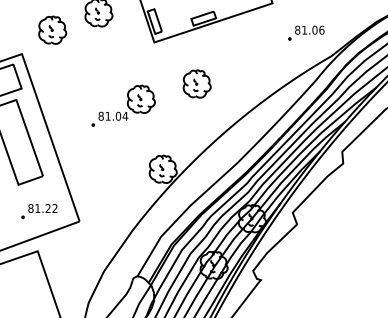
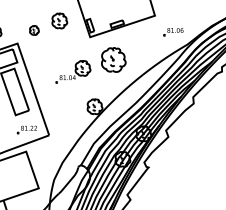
part: (52, 30) -> (34, 30), size x0.6
part: (196, 83) -> (113, 59), size x1.6

